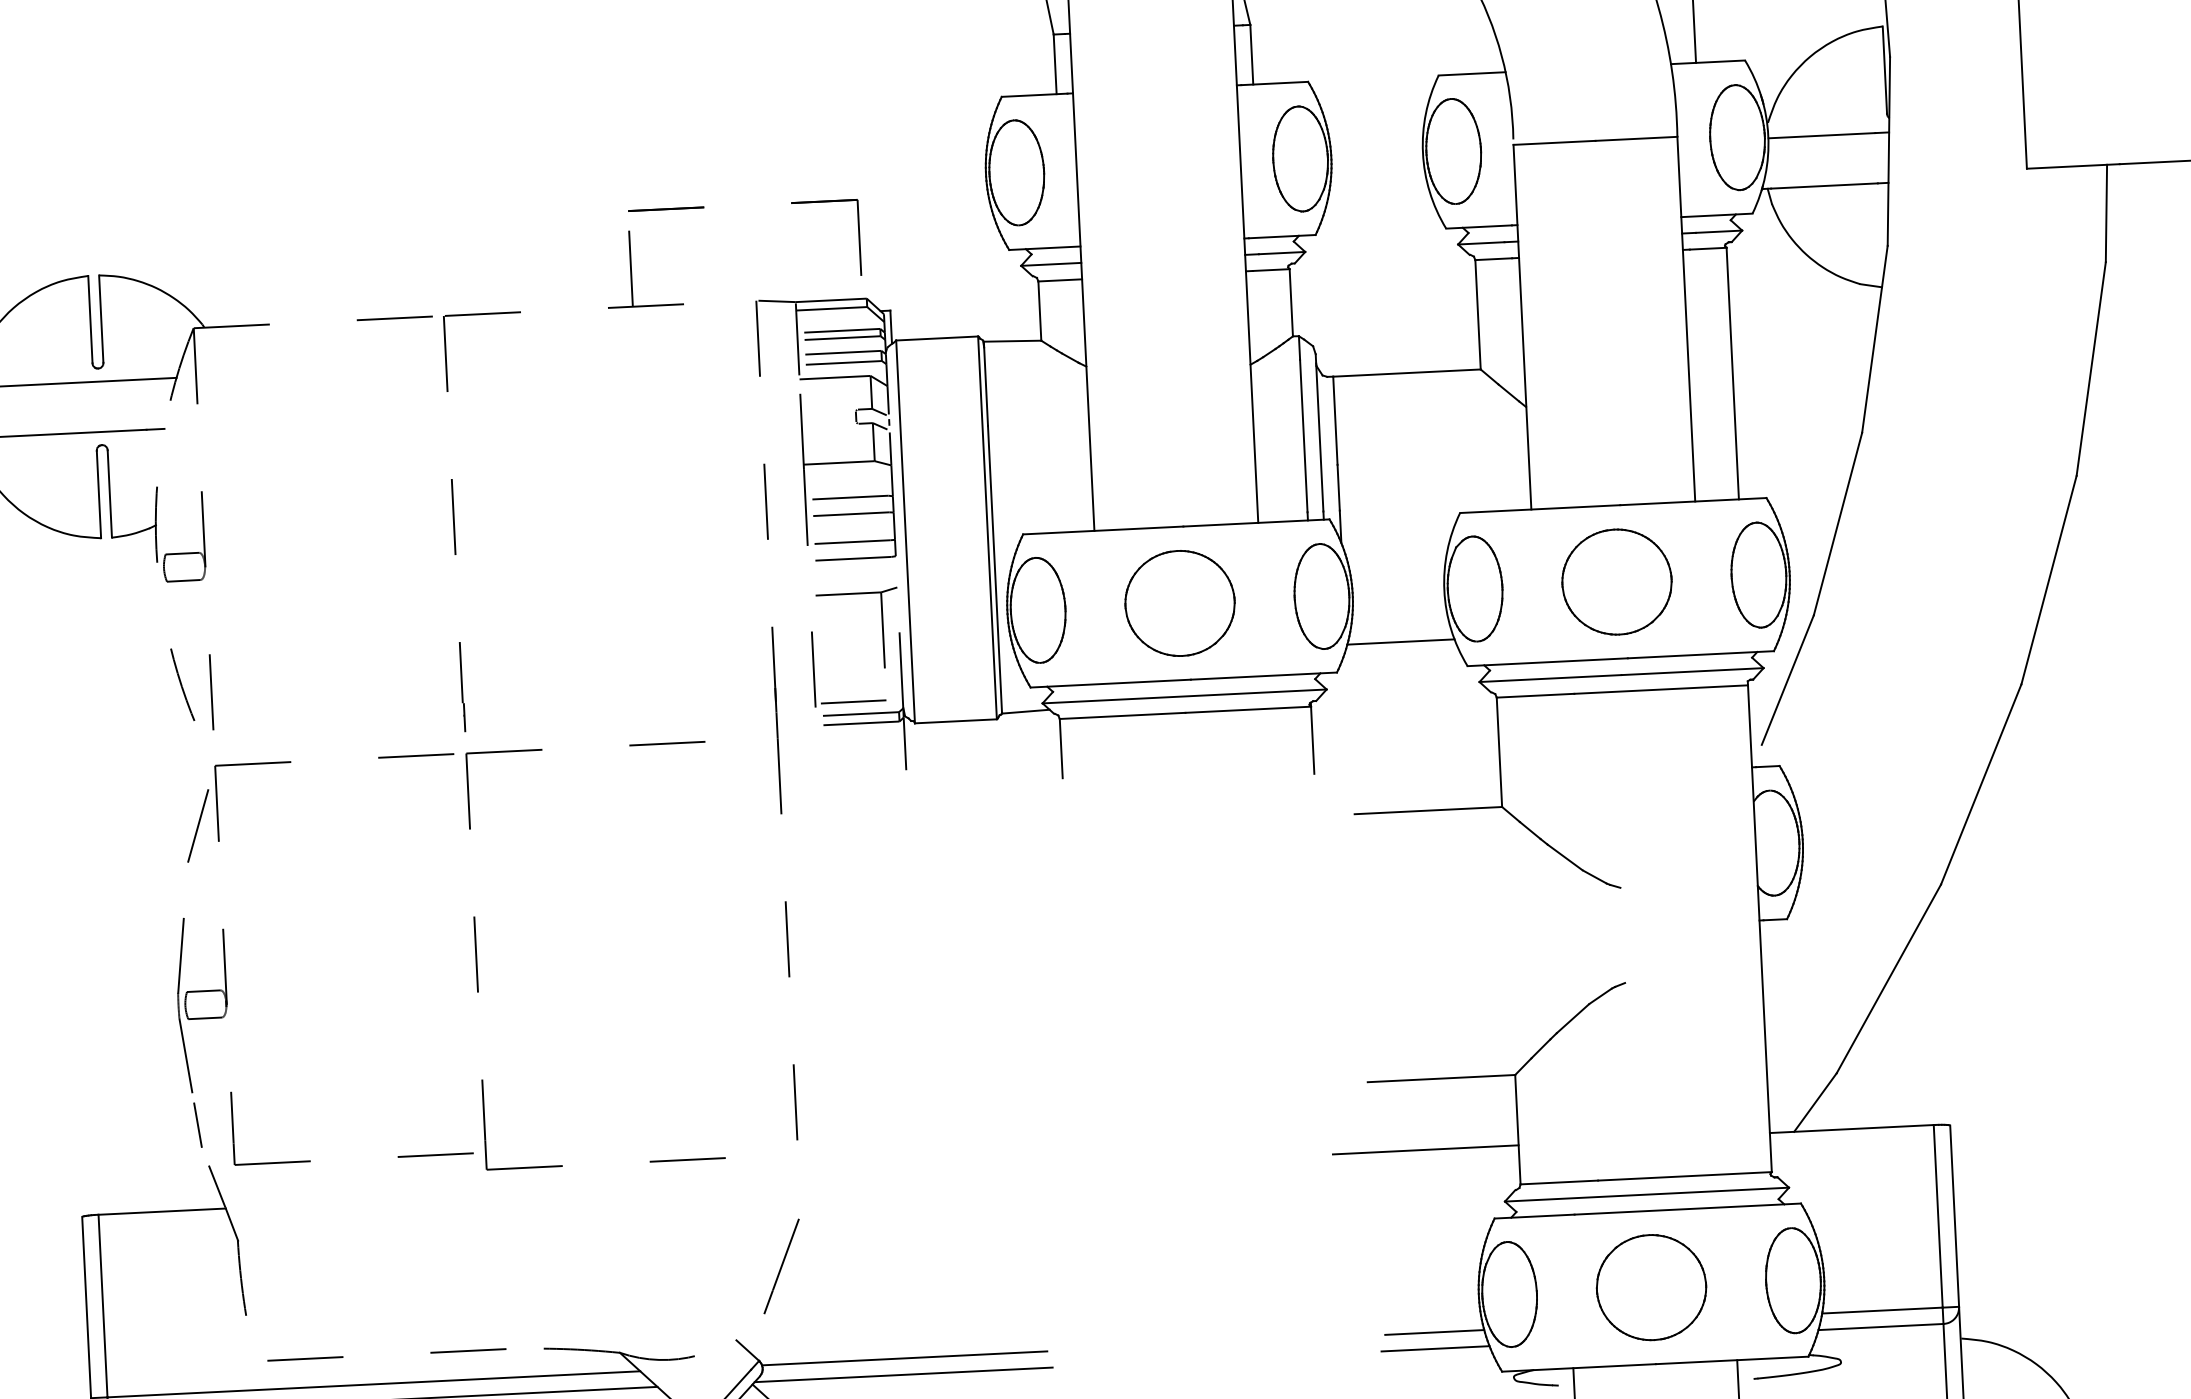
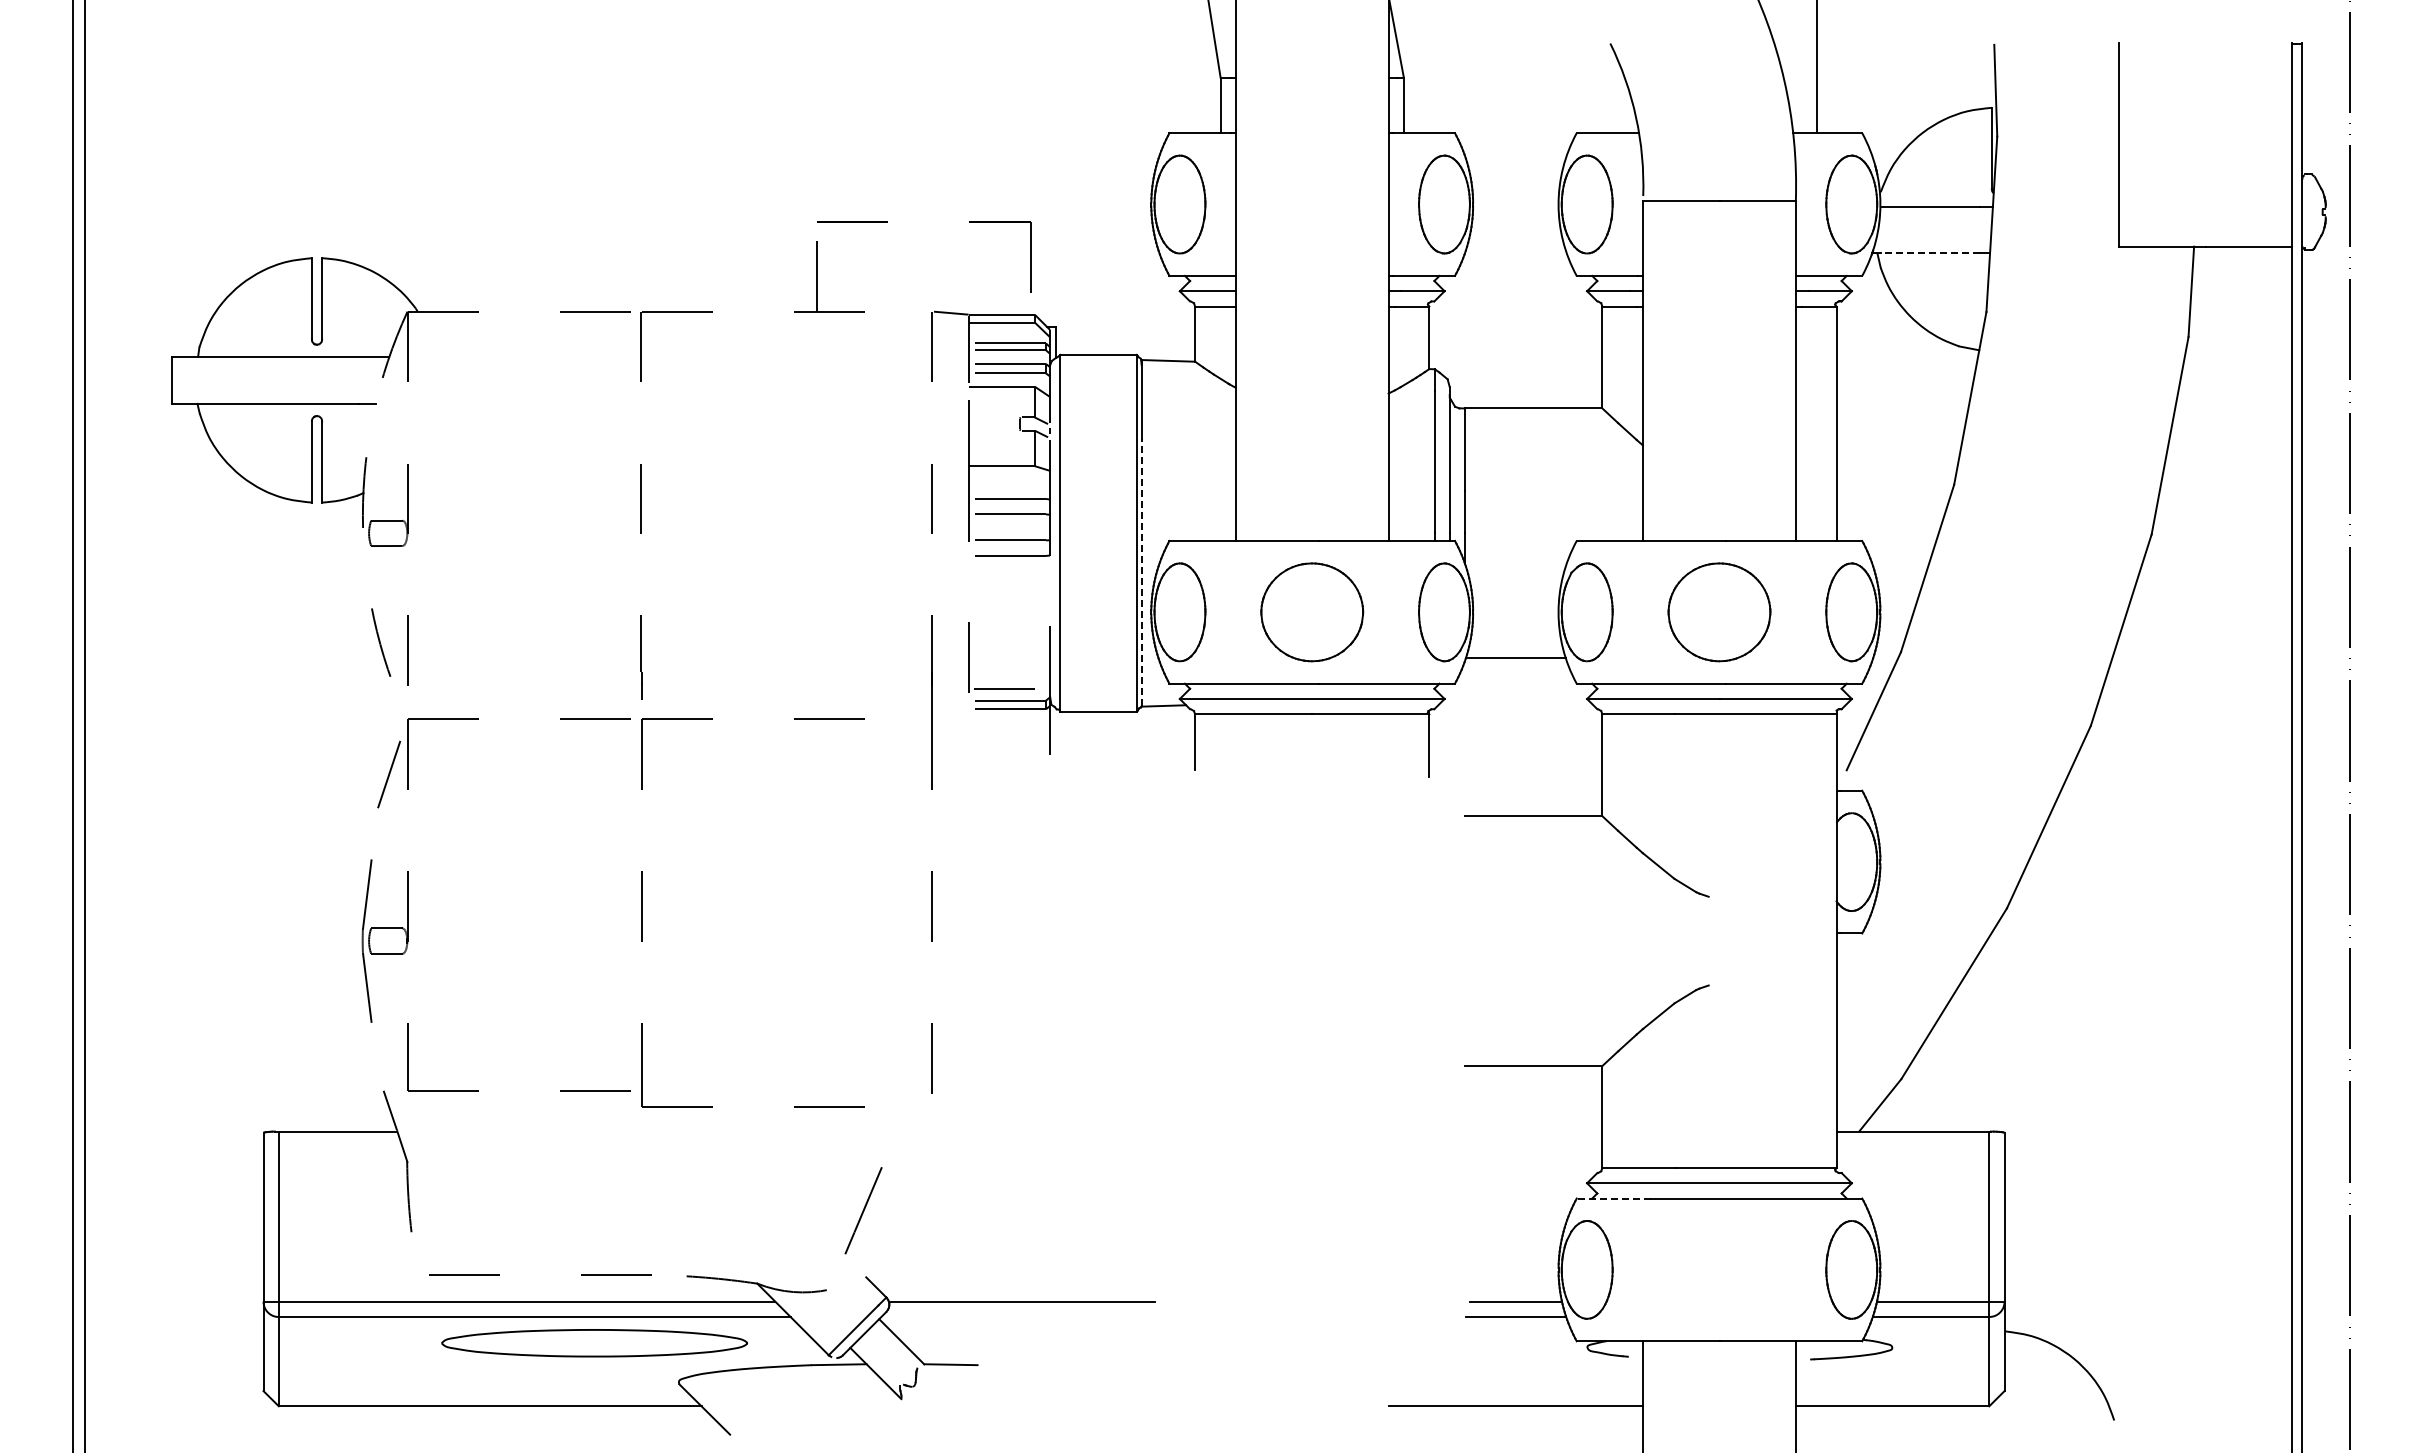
line: (1824, 186) -> (1930, 253), solid -> dashed
line: (994, 569) -> (1141, 572), solid -> dashed
part: (882, 626) -> (1034, 620), removed
line: (197, 1124) -> (374, 1052), removed
line: (1425, 1149) -> (1515, 1131), removed
line: (1534, 1216) -> (1613, 1198), solid -> dashed
line: (781, 1266) -> (863, 1210), moved
part: (1651, 1287) -> (1719, 1269), removed
line: (903, 1375) -> (1019, 1317), removed

